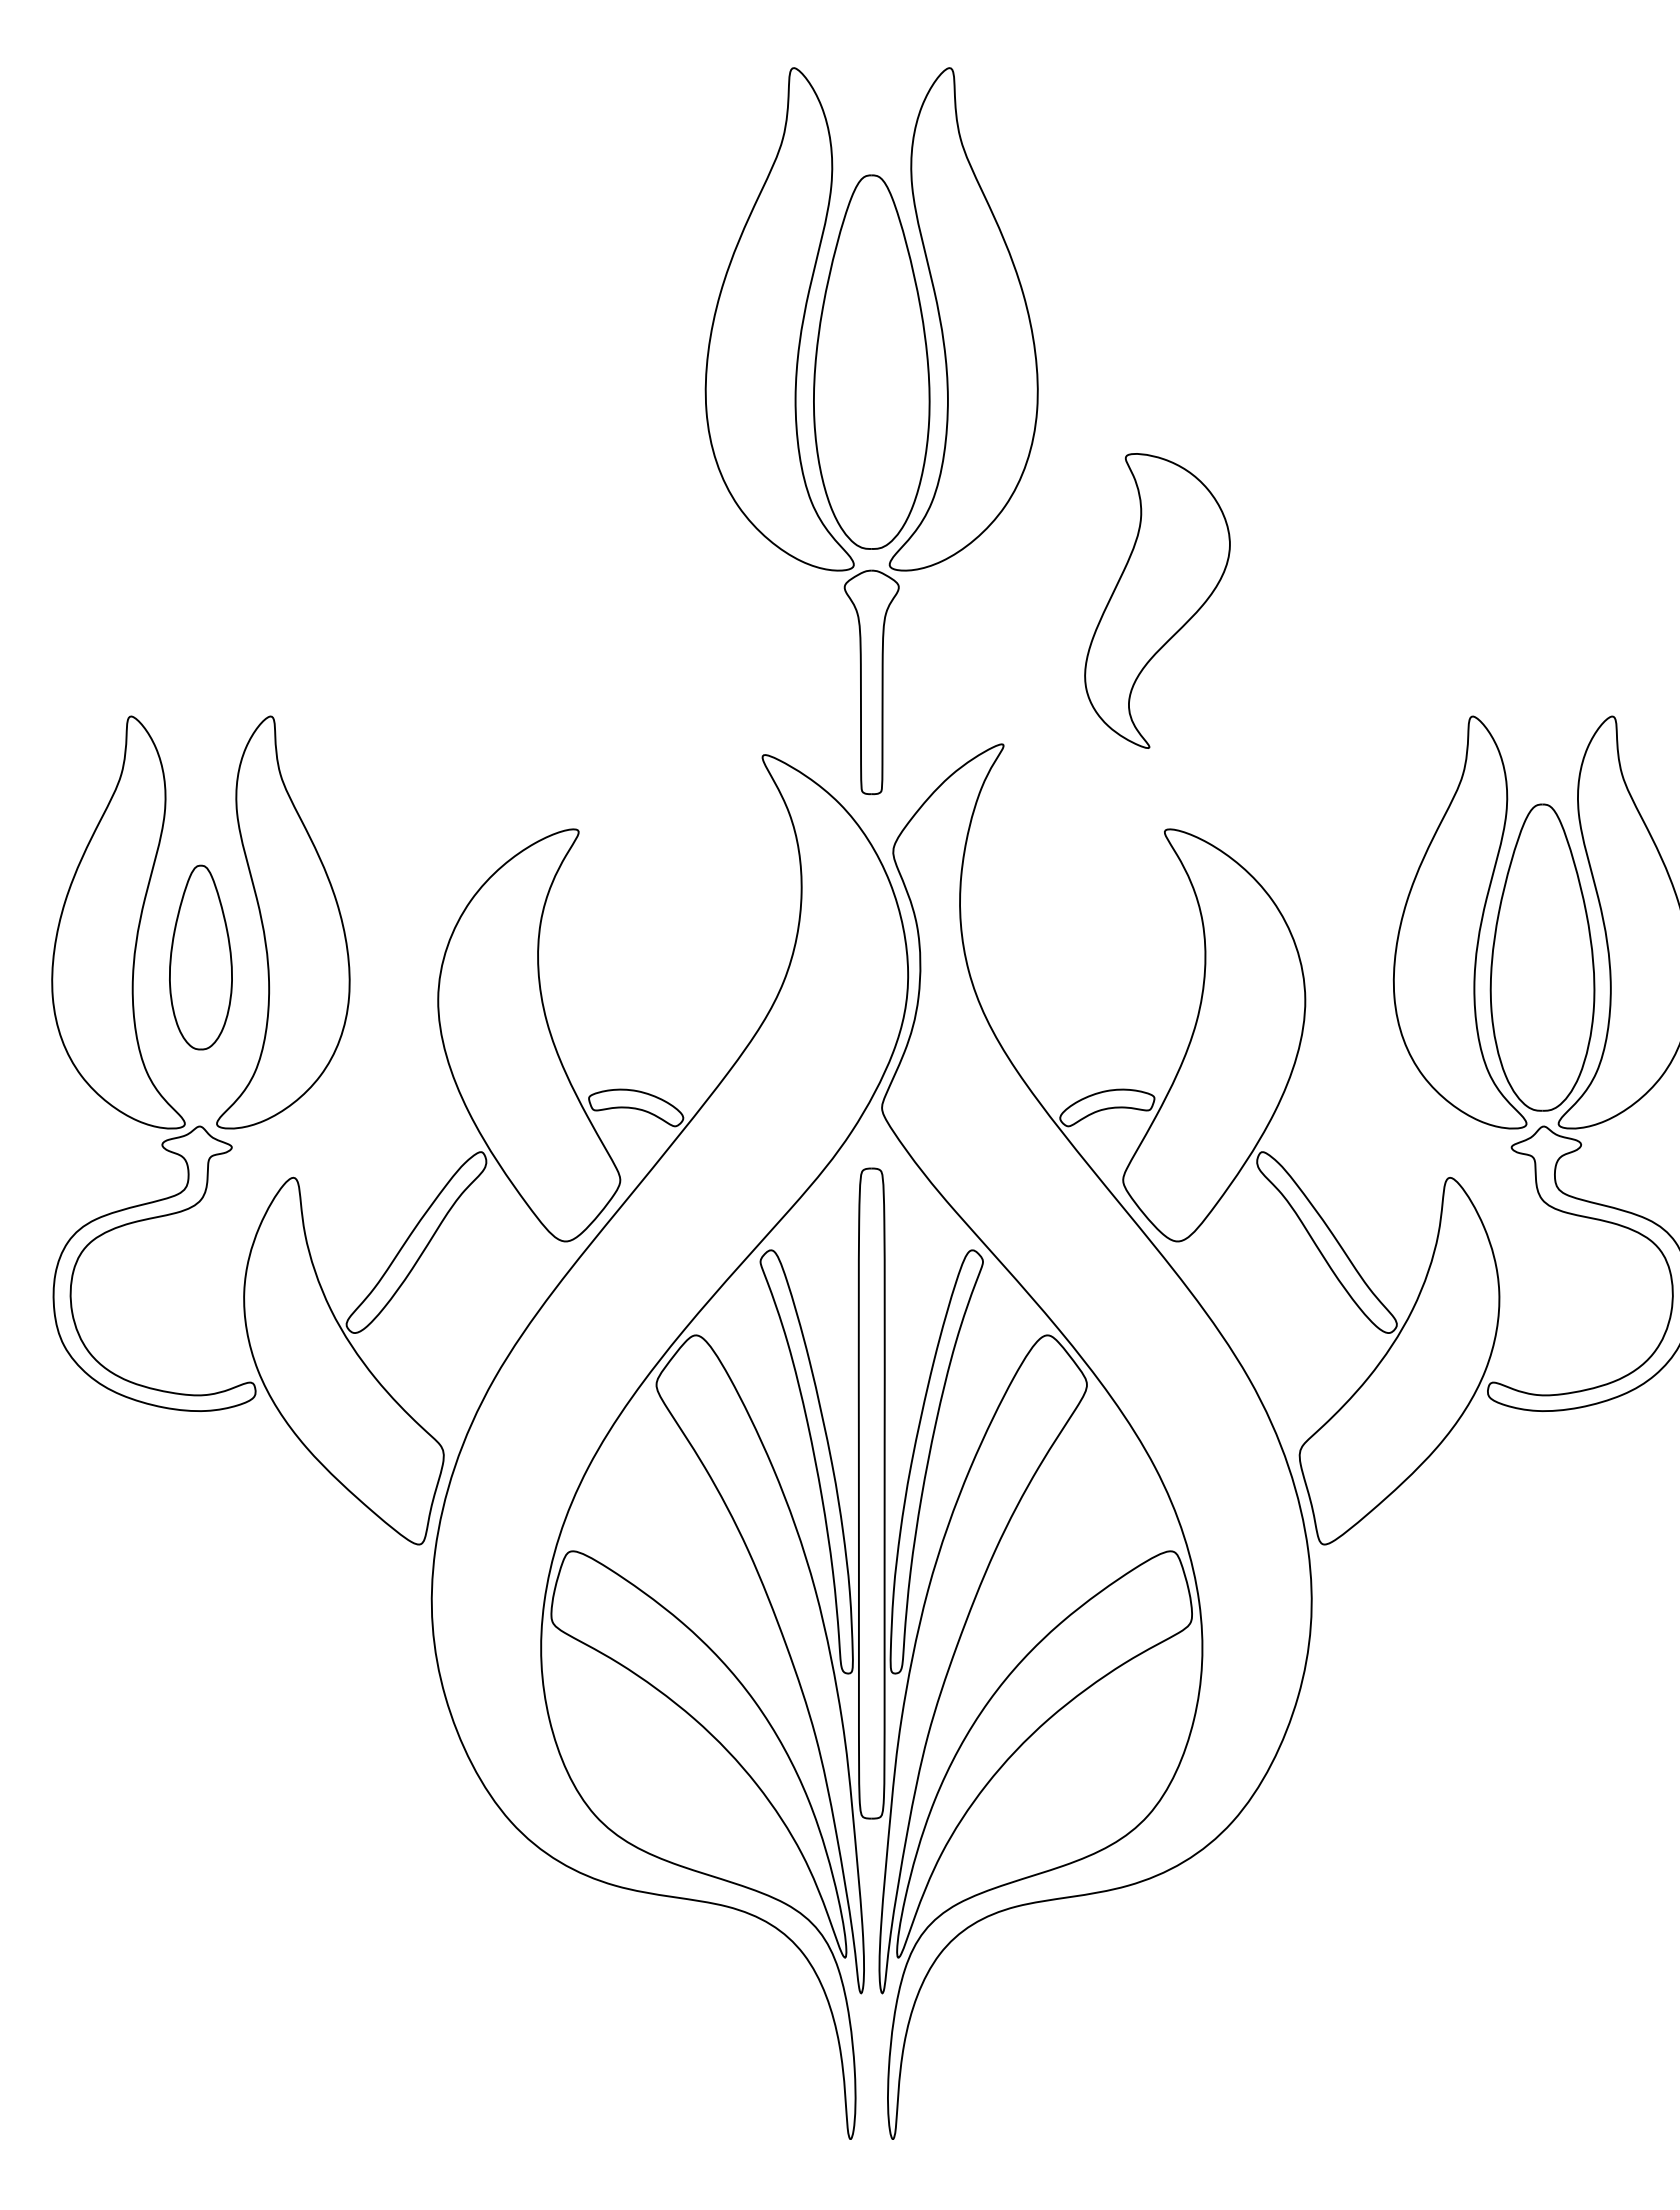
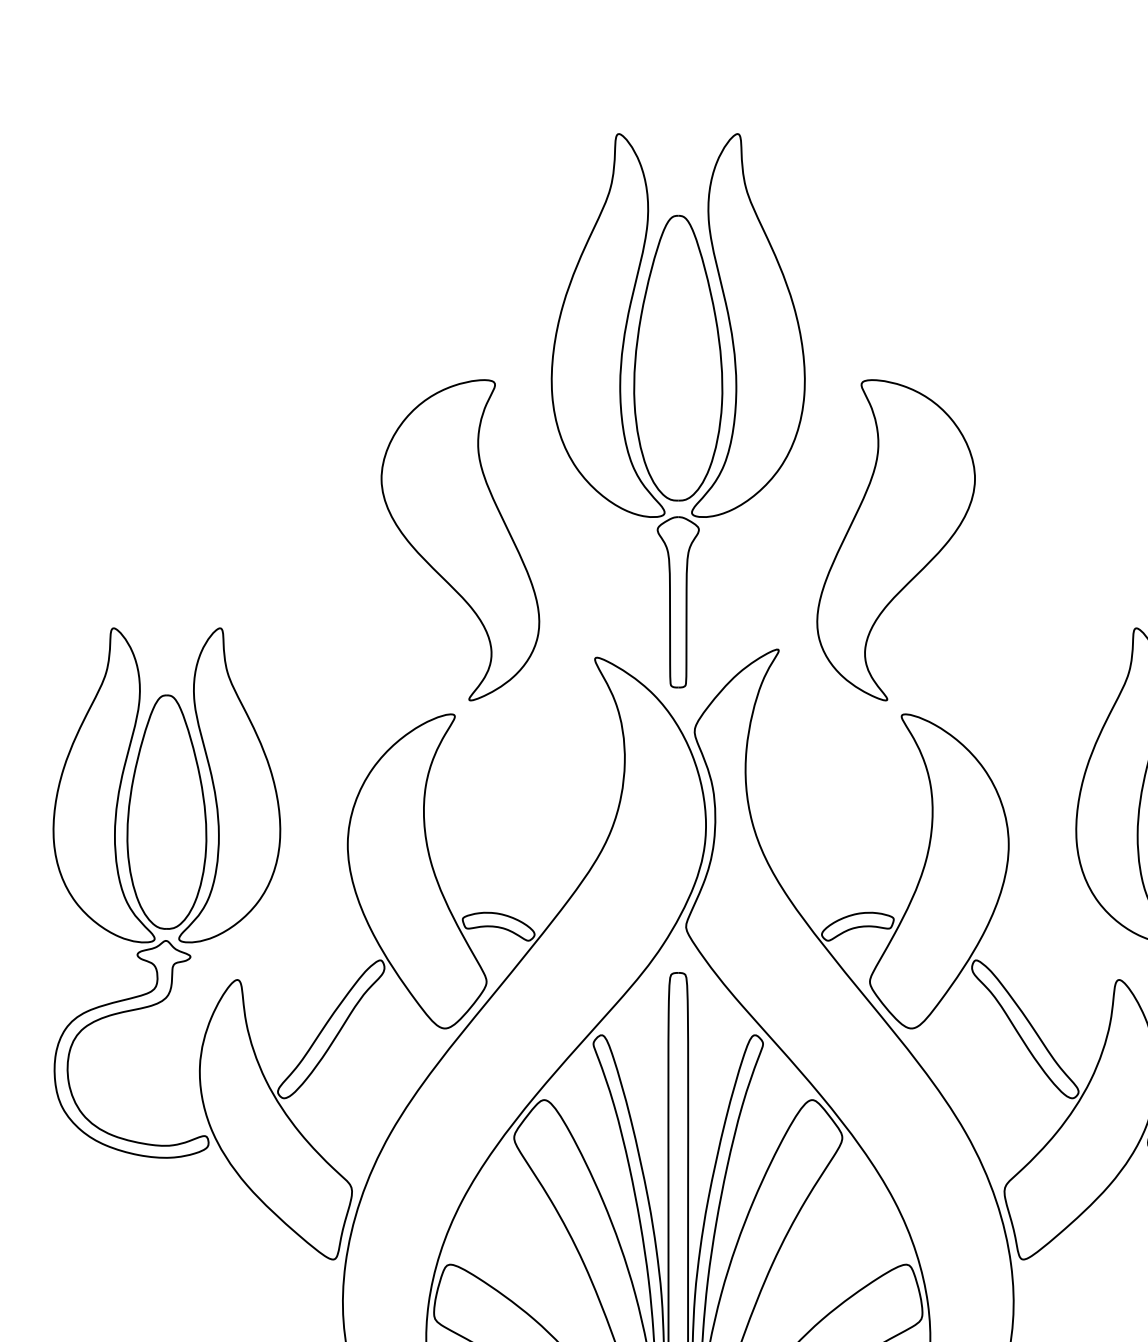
part: (585, 600) -> (460, 539), added
part: (1157, 600) -> (896, 539), size x1.43
part: (200, 957) -> (166, 812), size x1.67

